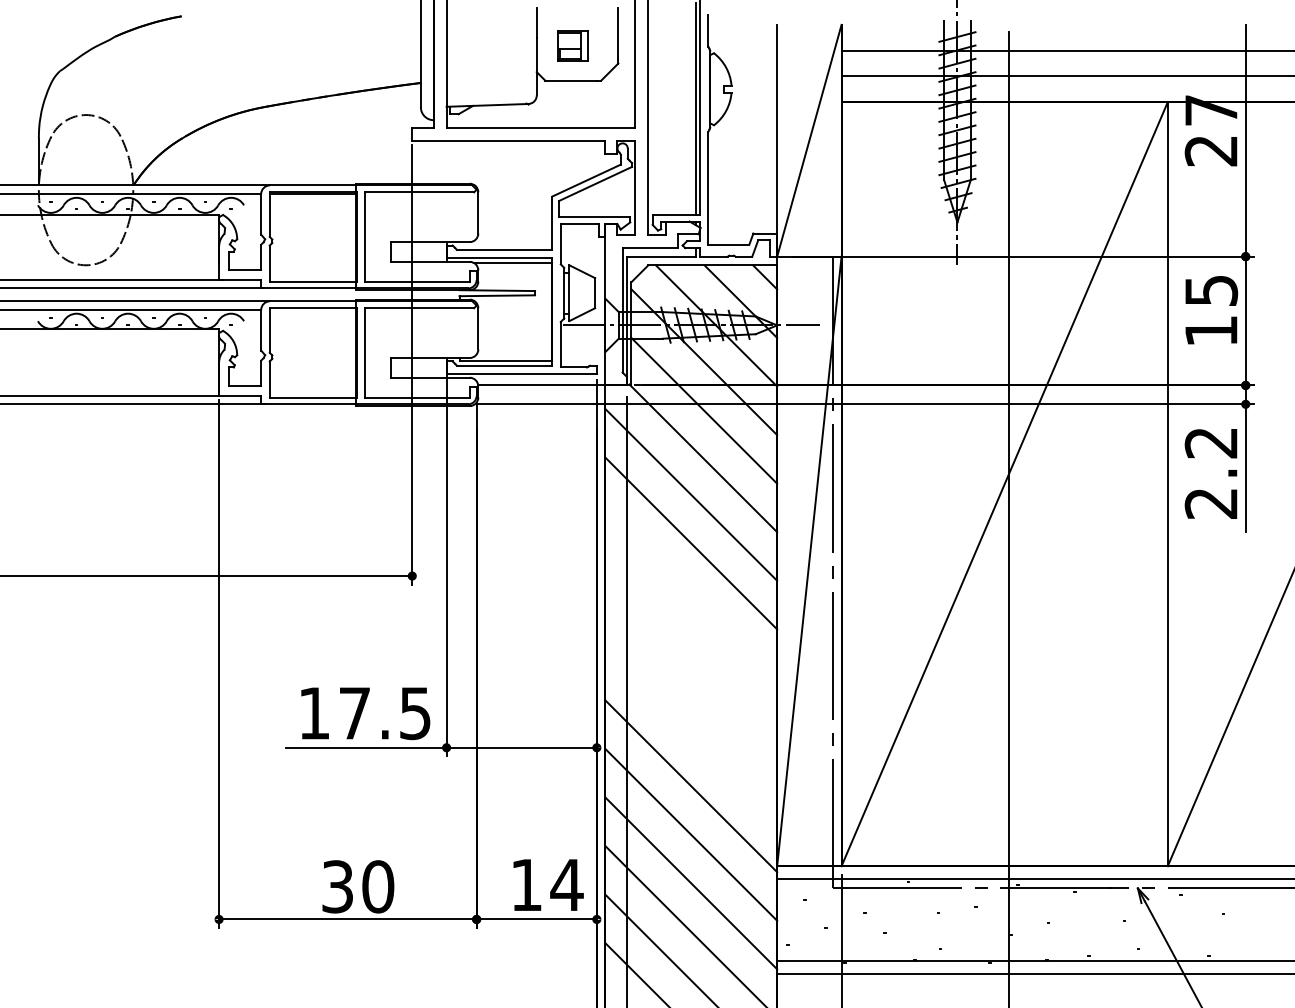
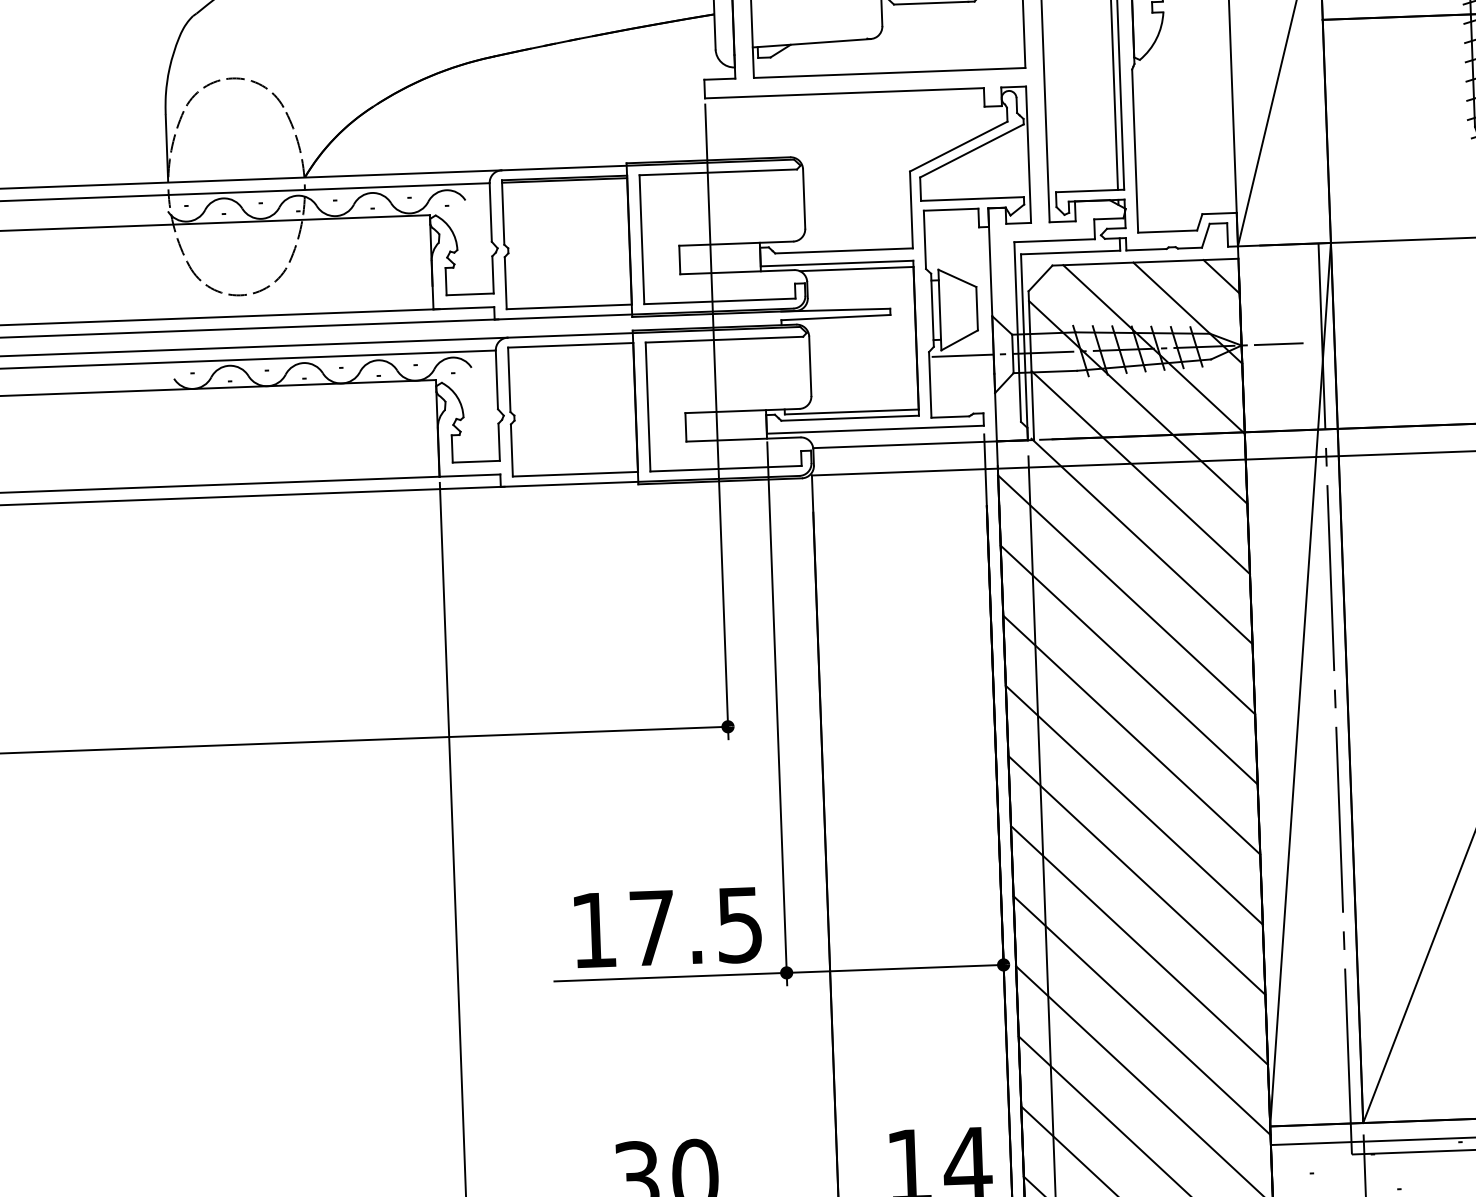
line: (691, 591) -> (1131, 734), added
line: (691, 640) -> (1134, 805), added
line: (691, 689) -> (1137, 875), added
line: (691, 737) -> (1139, 945), added

